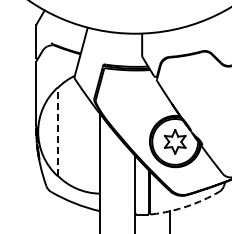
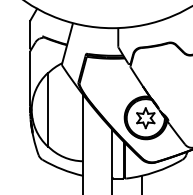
line: (57, 131) -> (47, 109), dashed -> solid
arc: (186, 206) -> (155, 171), dashed -> solid

